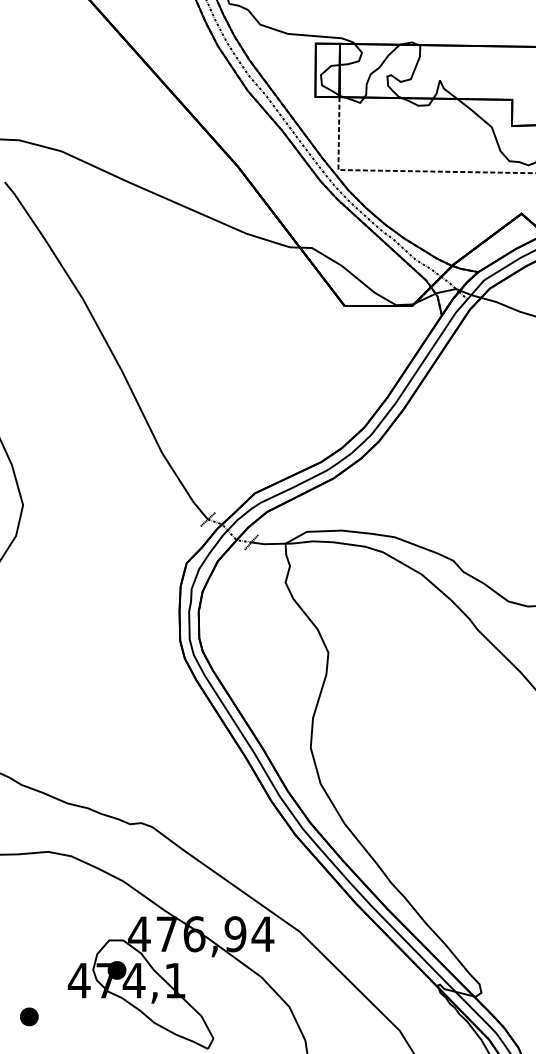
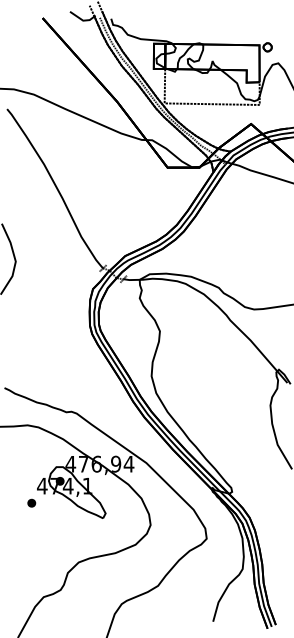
part: (28, 1015) -> (31, 502), moved

